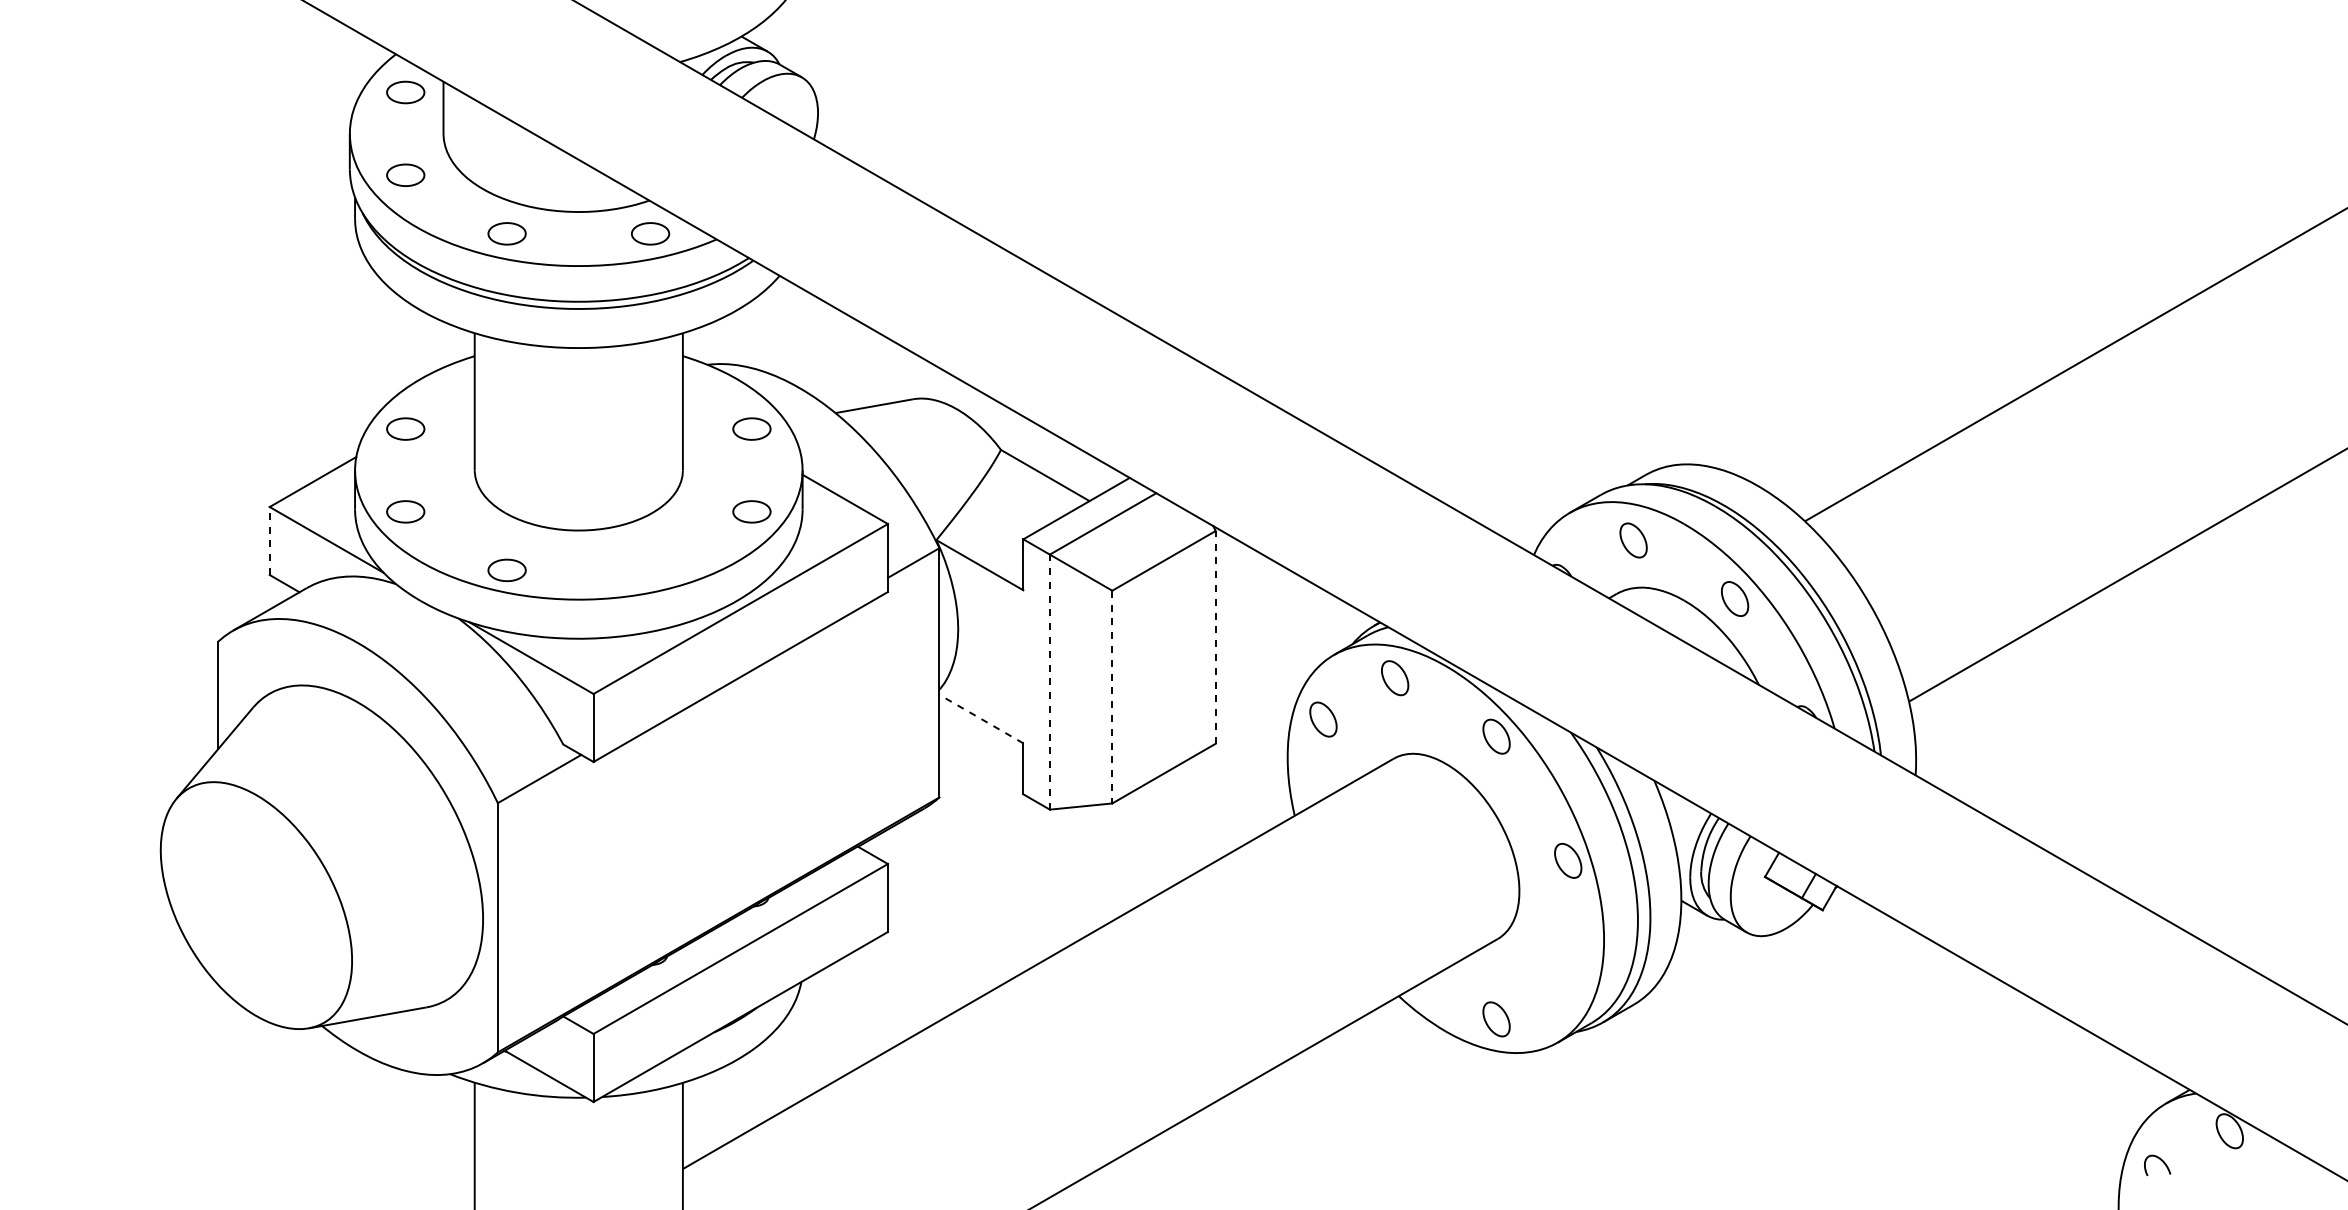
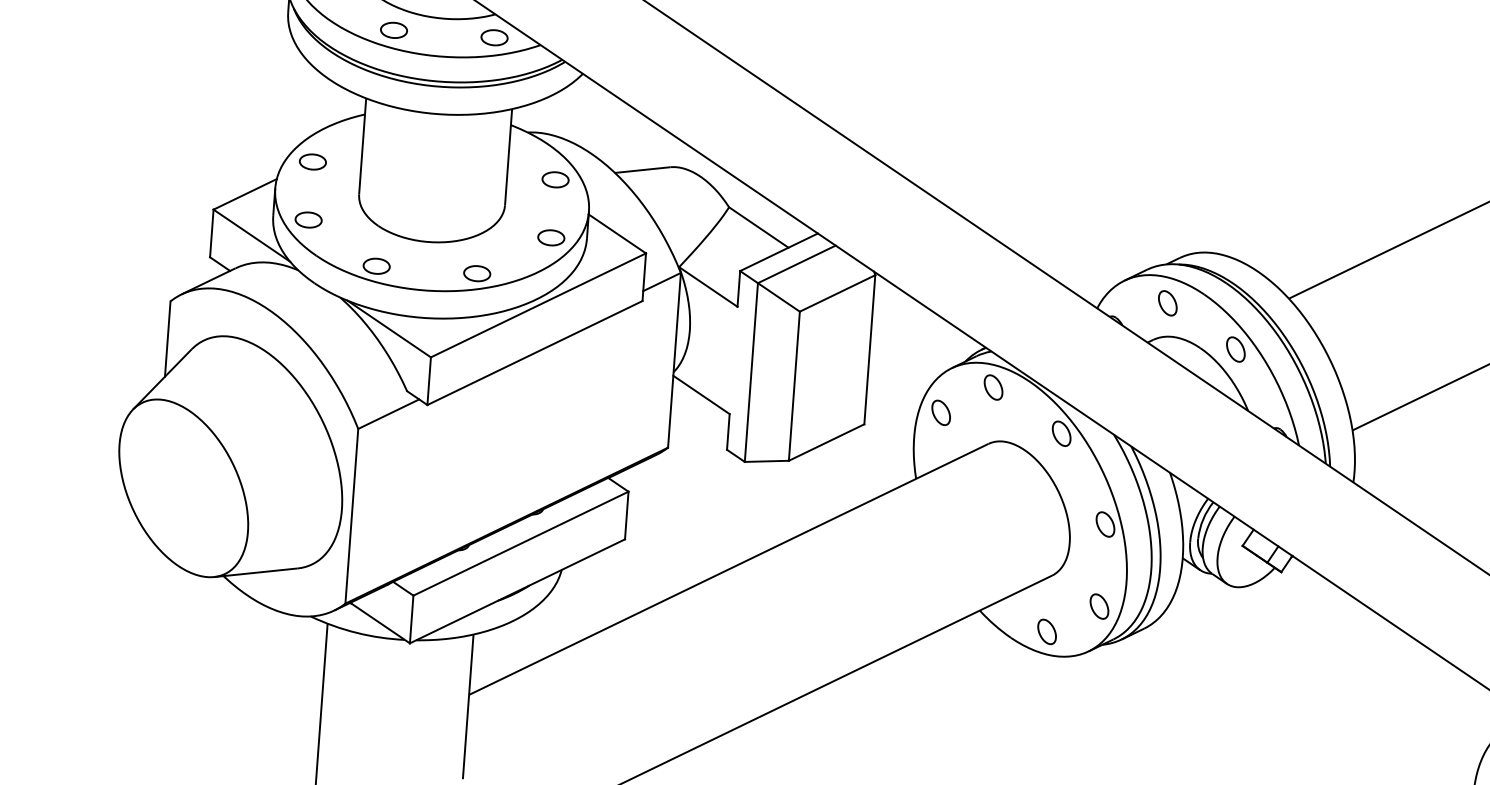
line: (269, 541) -> (211, 233), dashed -> solid
part: (650, 570) -> (477, 273), added
line: (1215, 636) -> (869, 349), dashed -> solid
line: (1049, 682) -> (751, 372), dashed -> solid
line: (1112, 697) -> (794, 386), dashed -> solid
line: (981, 718) -> (701, 394), dashed -> solid
part: (1568, 977) -> (1099, 606), added

